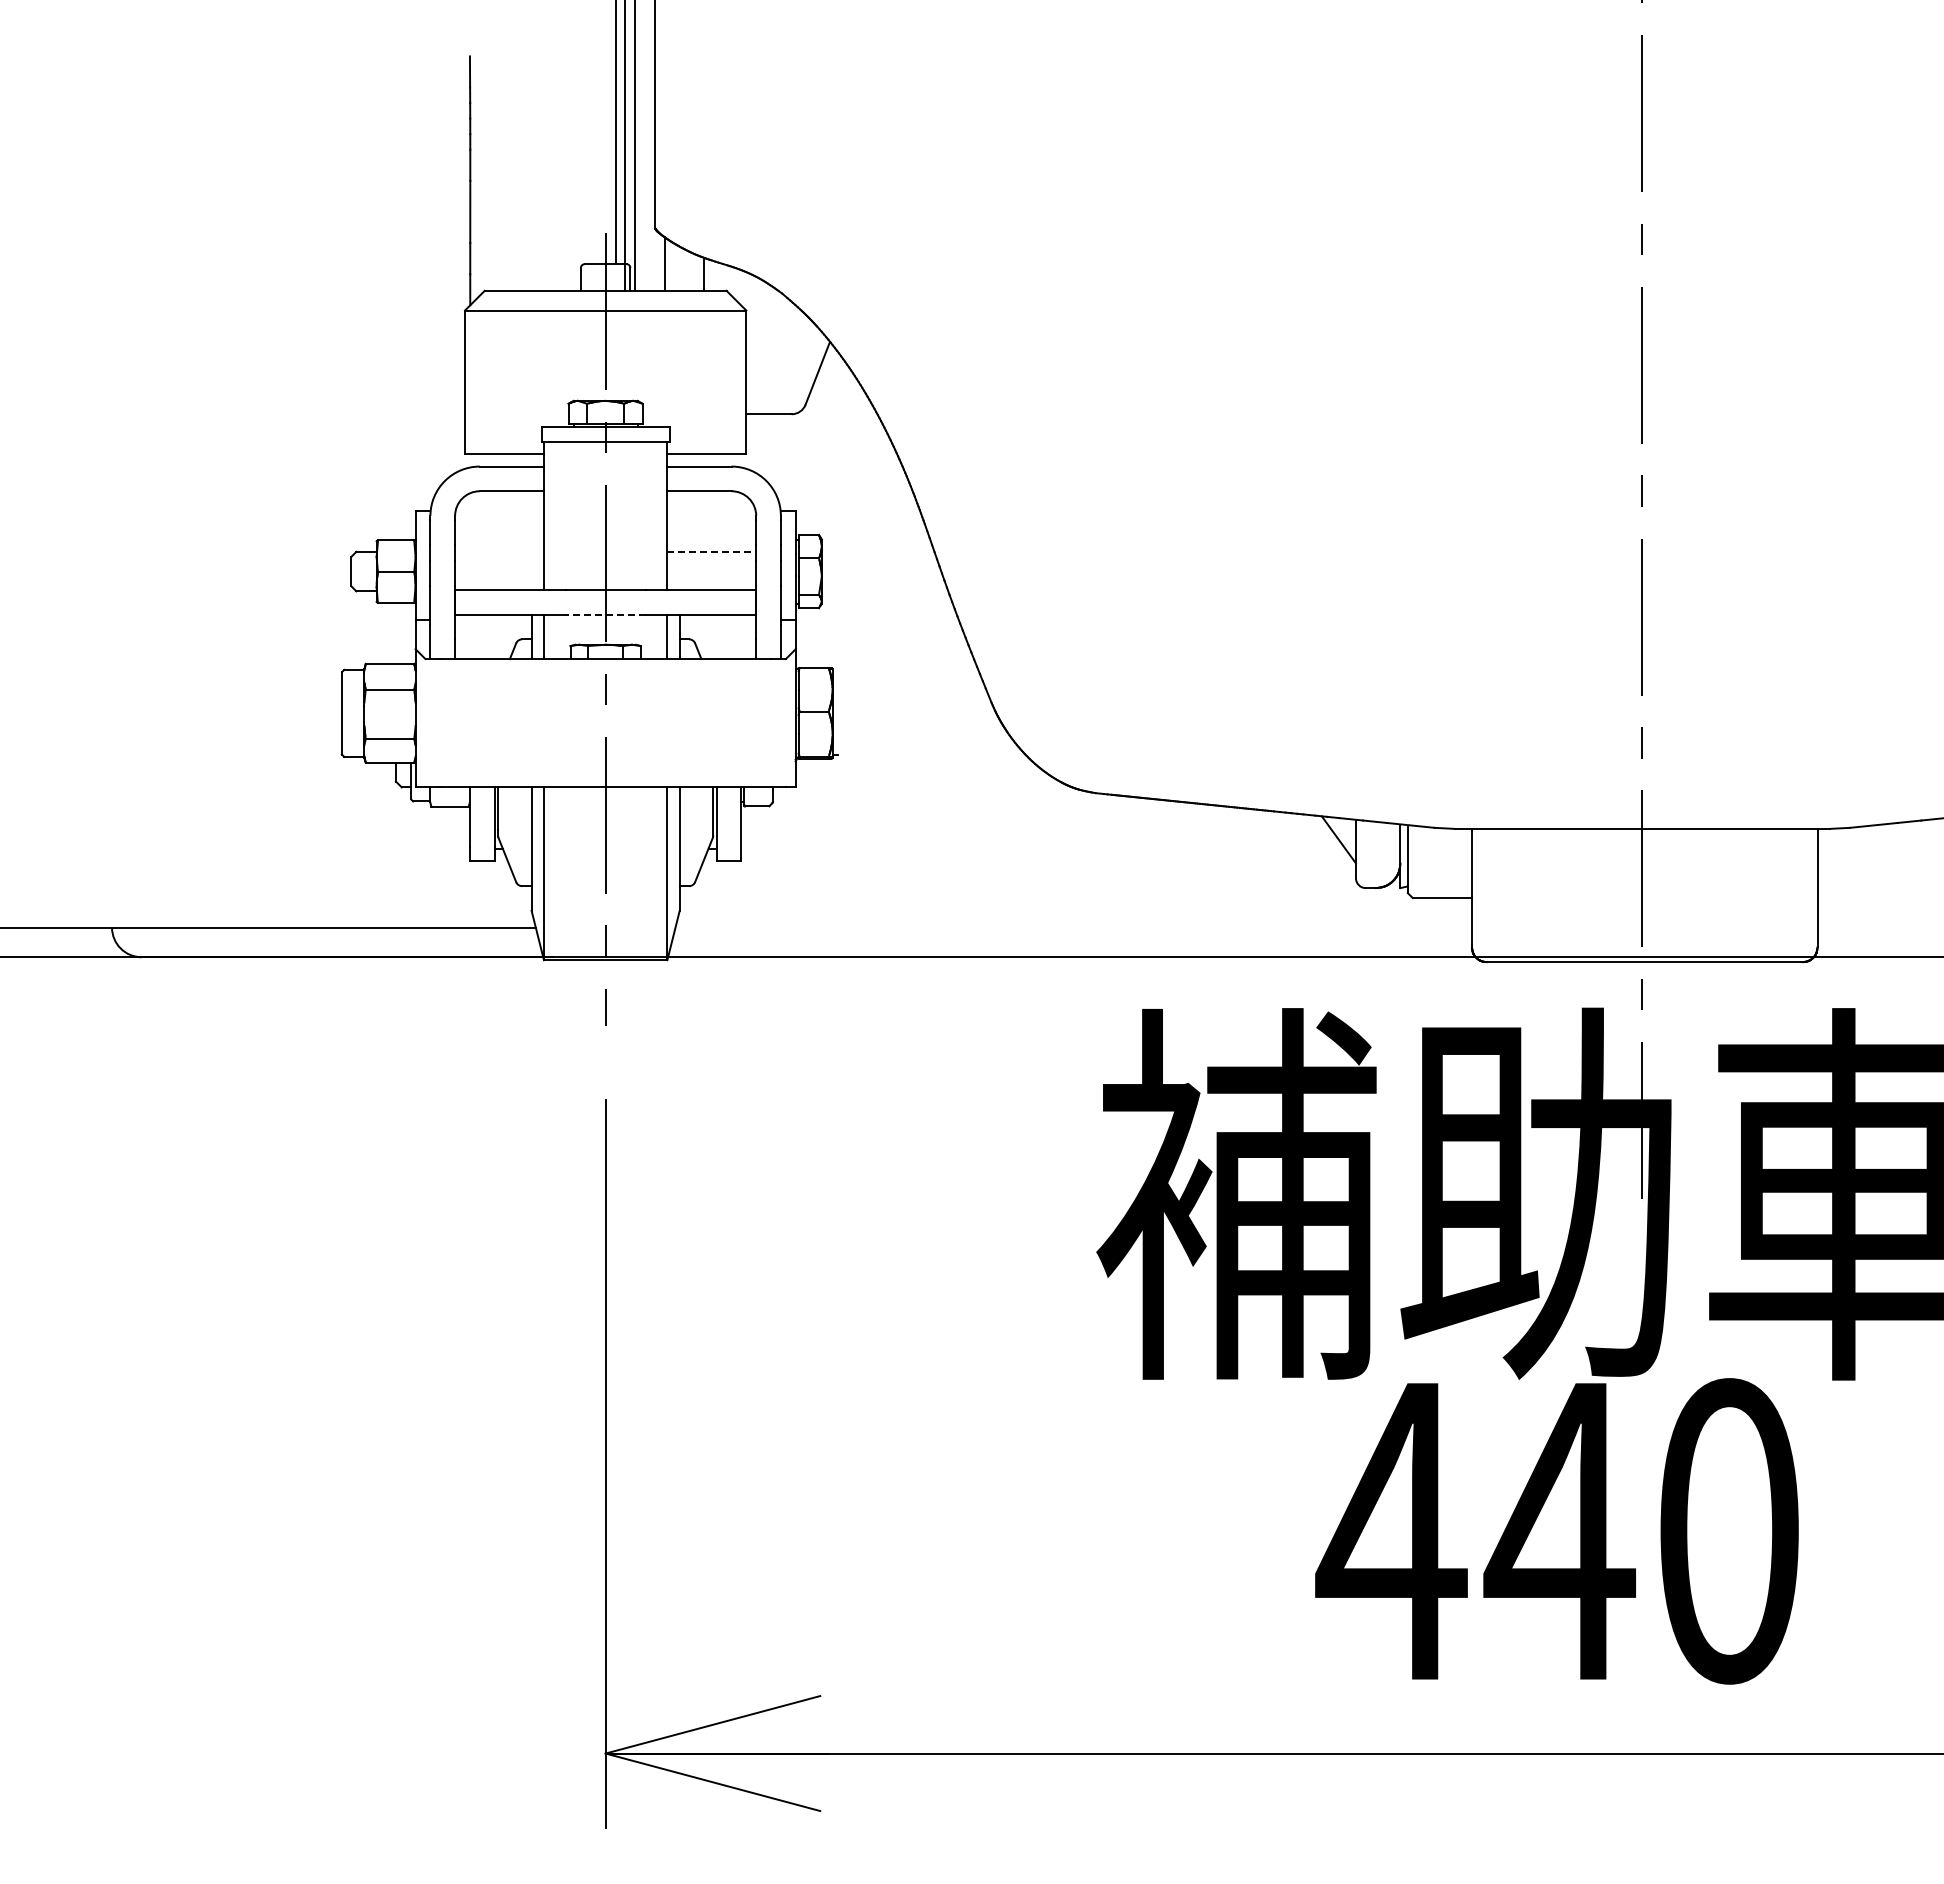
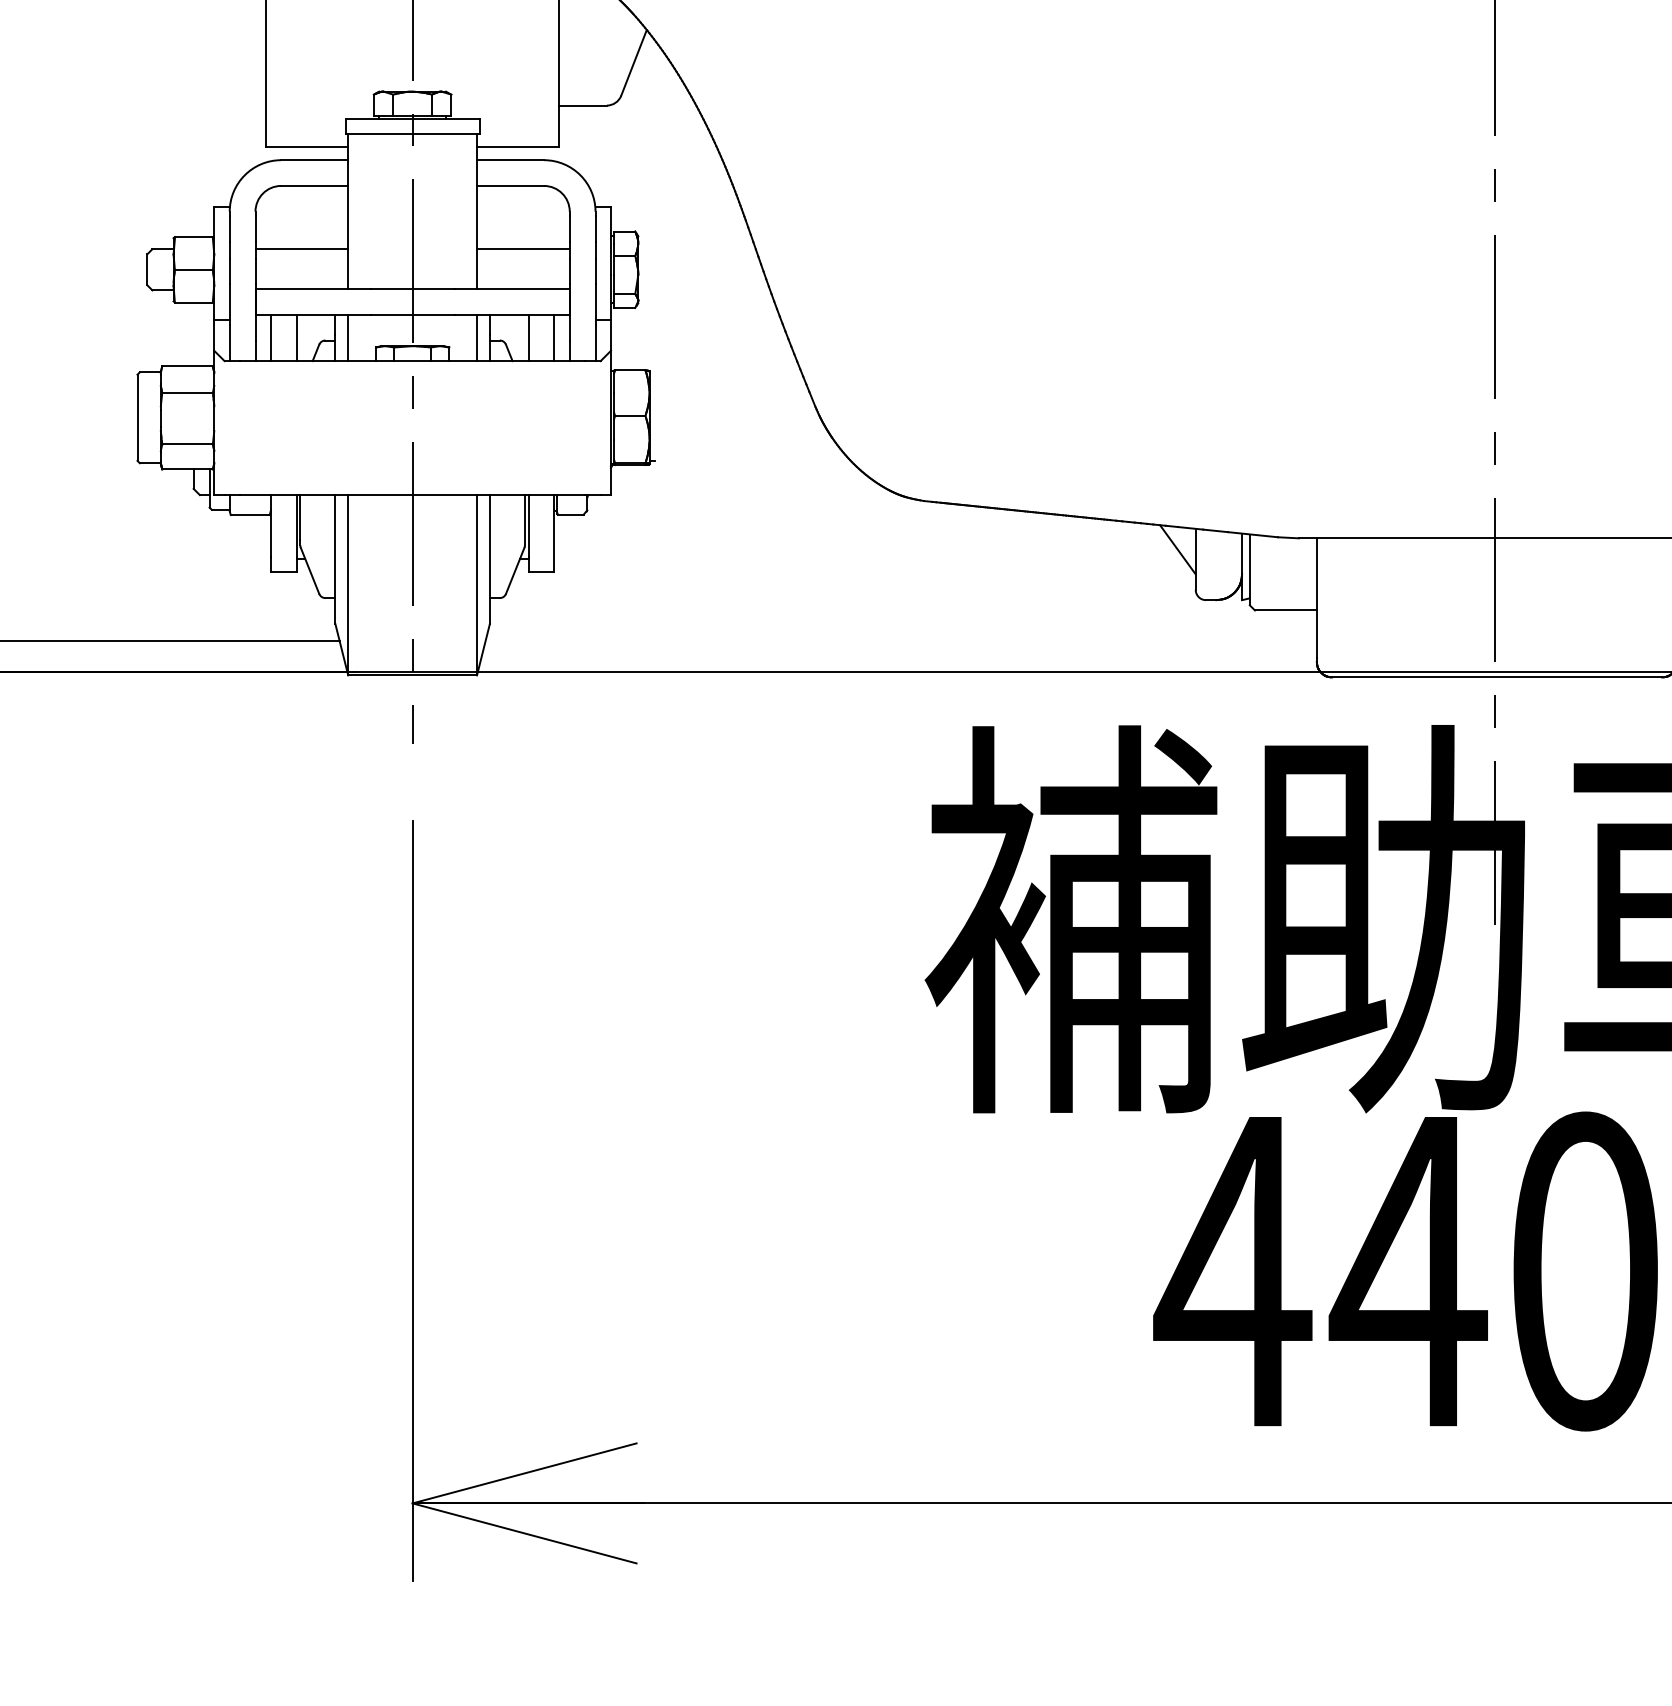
line: (499, 551) -> (301, 248), added
line: (712, 551) -> (524, 248), dashed -> solid
line: (605, 614) -> (412, 314), dashed -> solid
line: (469, 636) -> (270, 337), added
line: (494, 636) -> (296, 337), added
line: (716, 636) -> (528, 337), added
line: (741, 636) -> (554, 337), added

